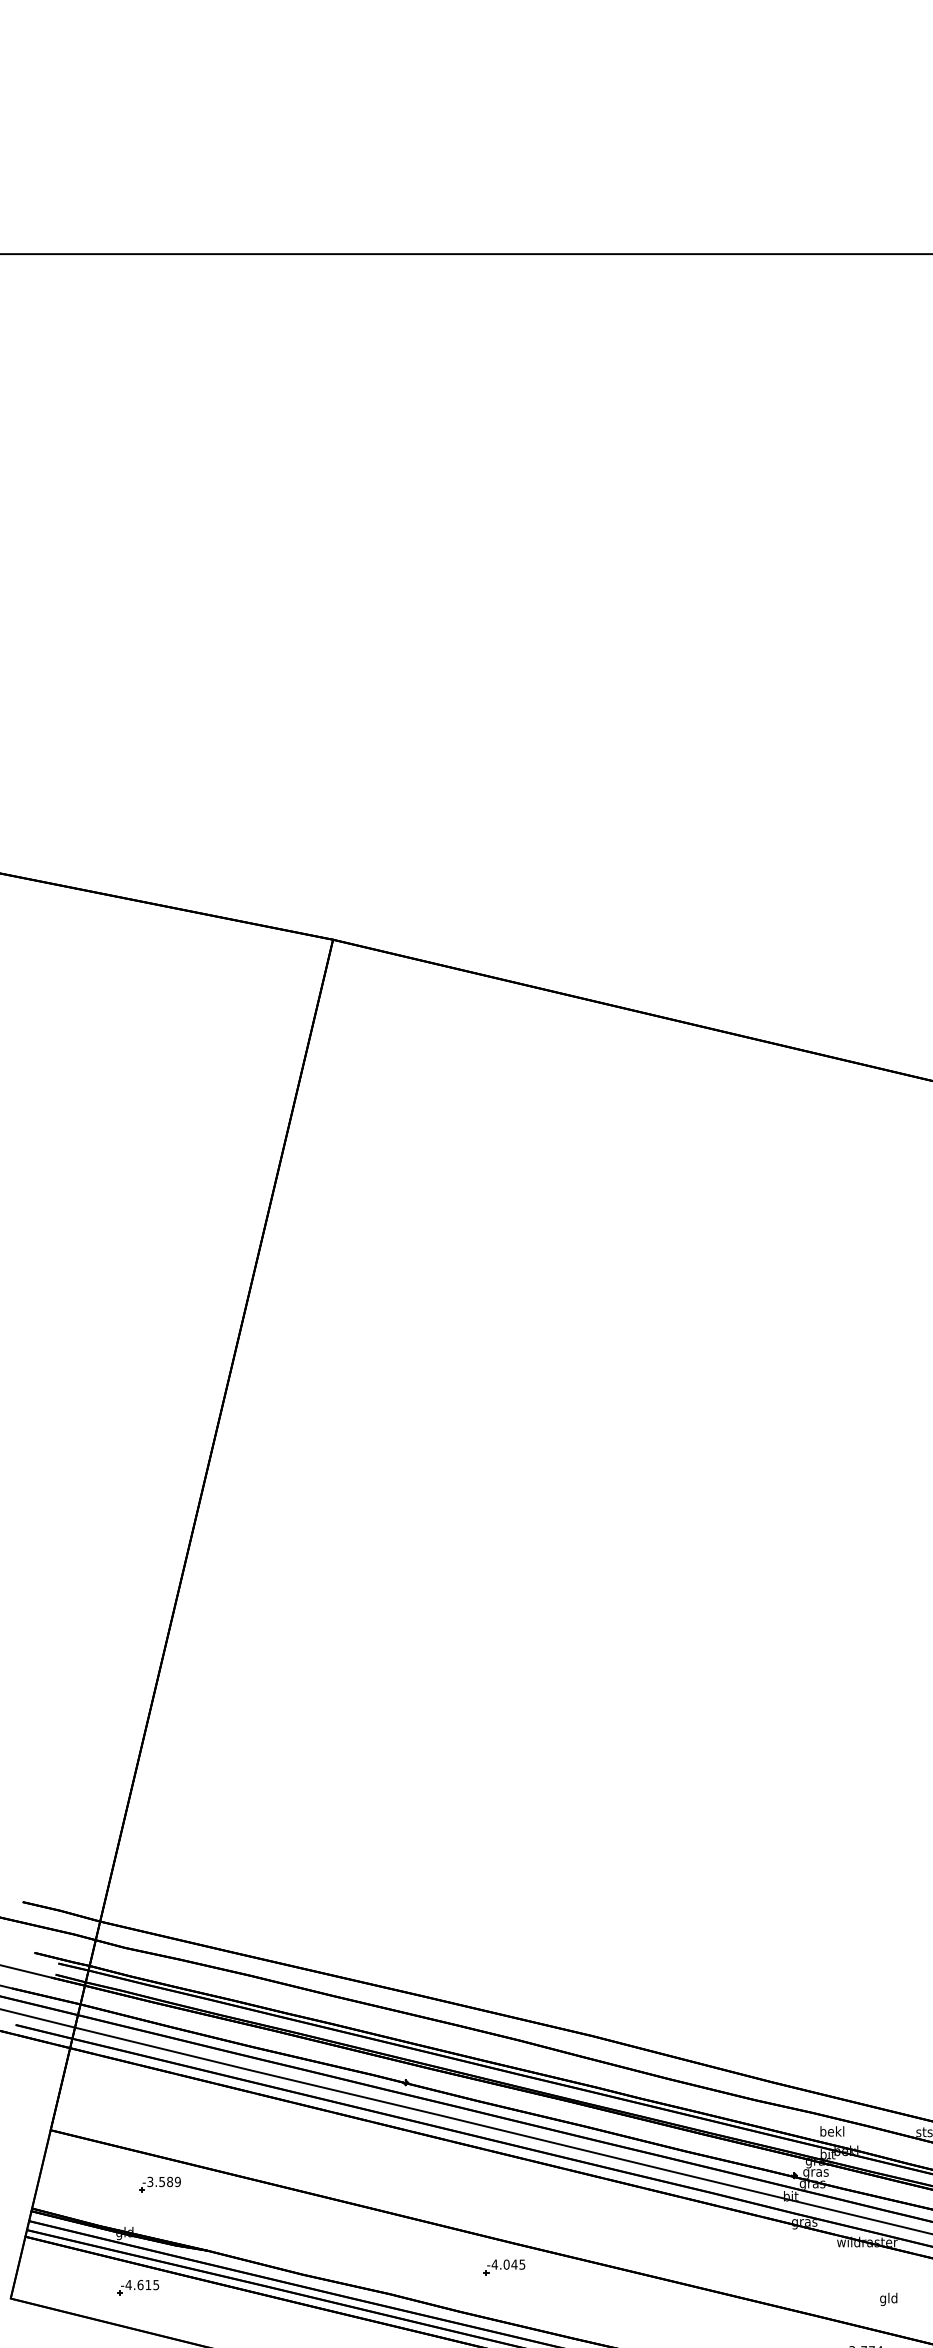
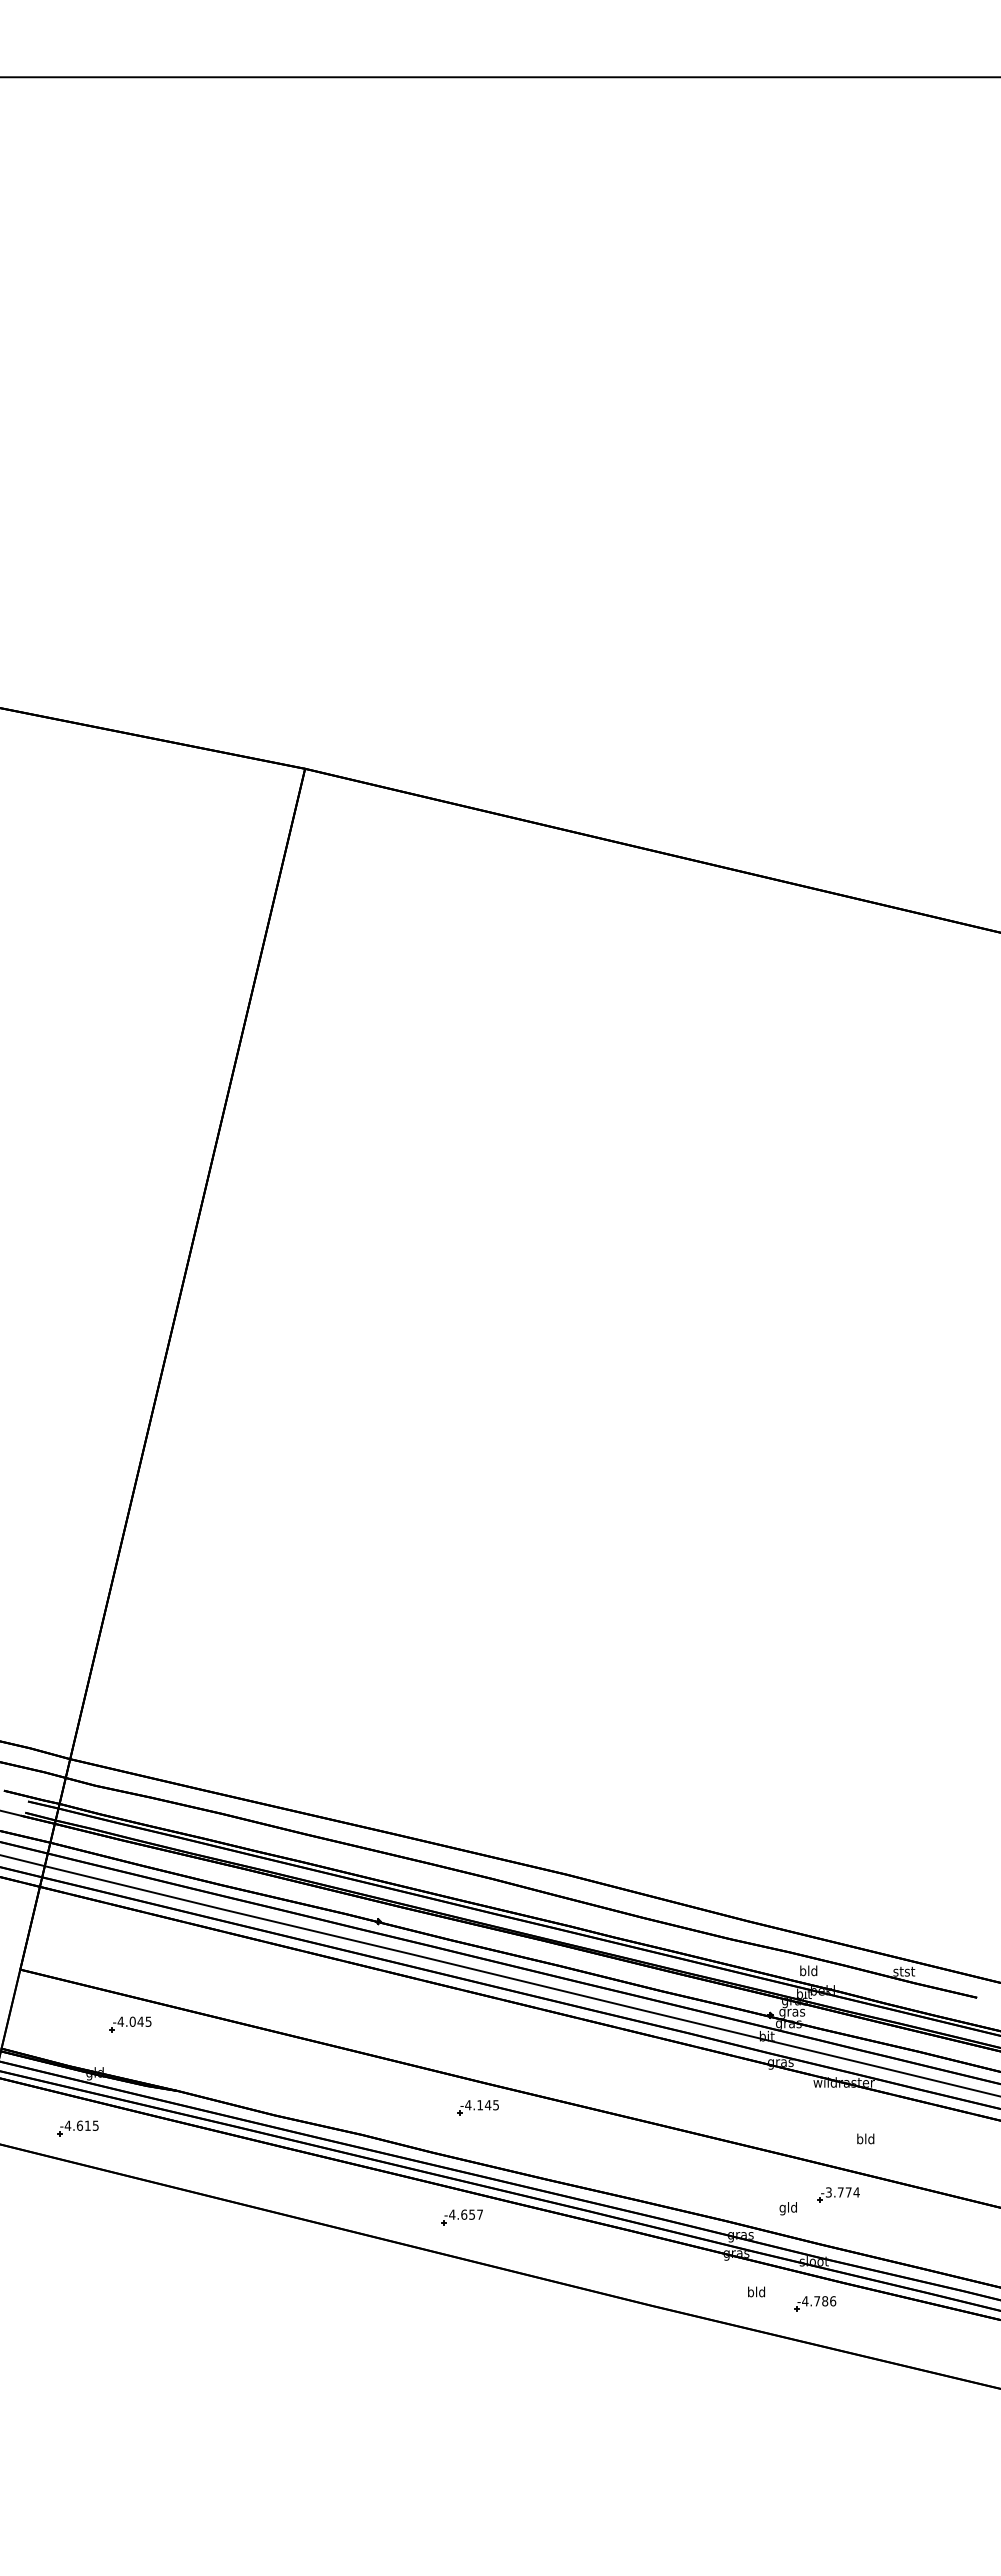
text: (832, 2131) -> (808, 1970), bekl -> bld
text: (163, 2181) -> (134, 2021), -3.589 -> -4.045
text: (506, 2264) -> (480, 2105), -4.045 -> -4.145
part: (138, 2287) -> (77, 2128), moved
text: (882, 2298) -> (859, 2139), gld -> bld

